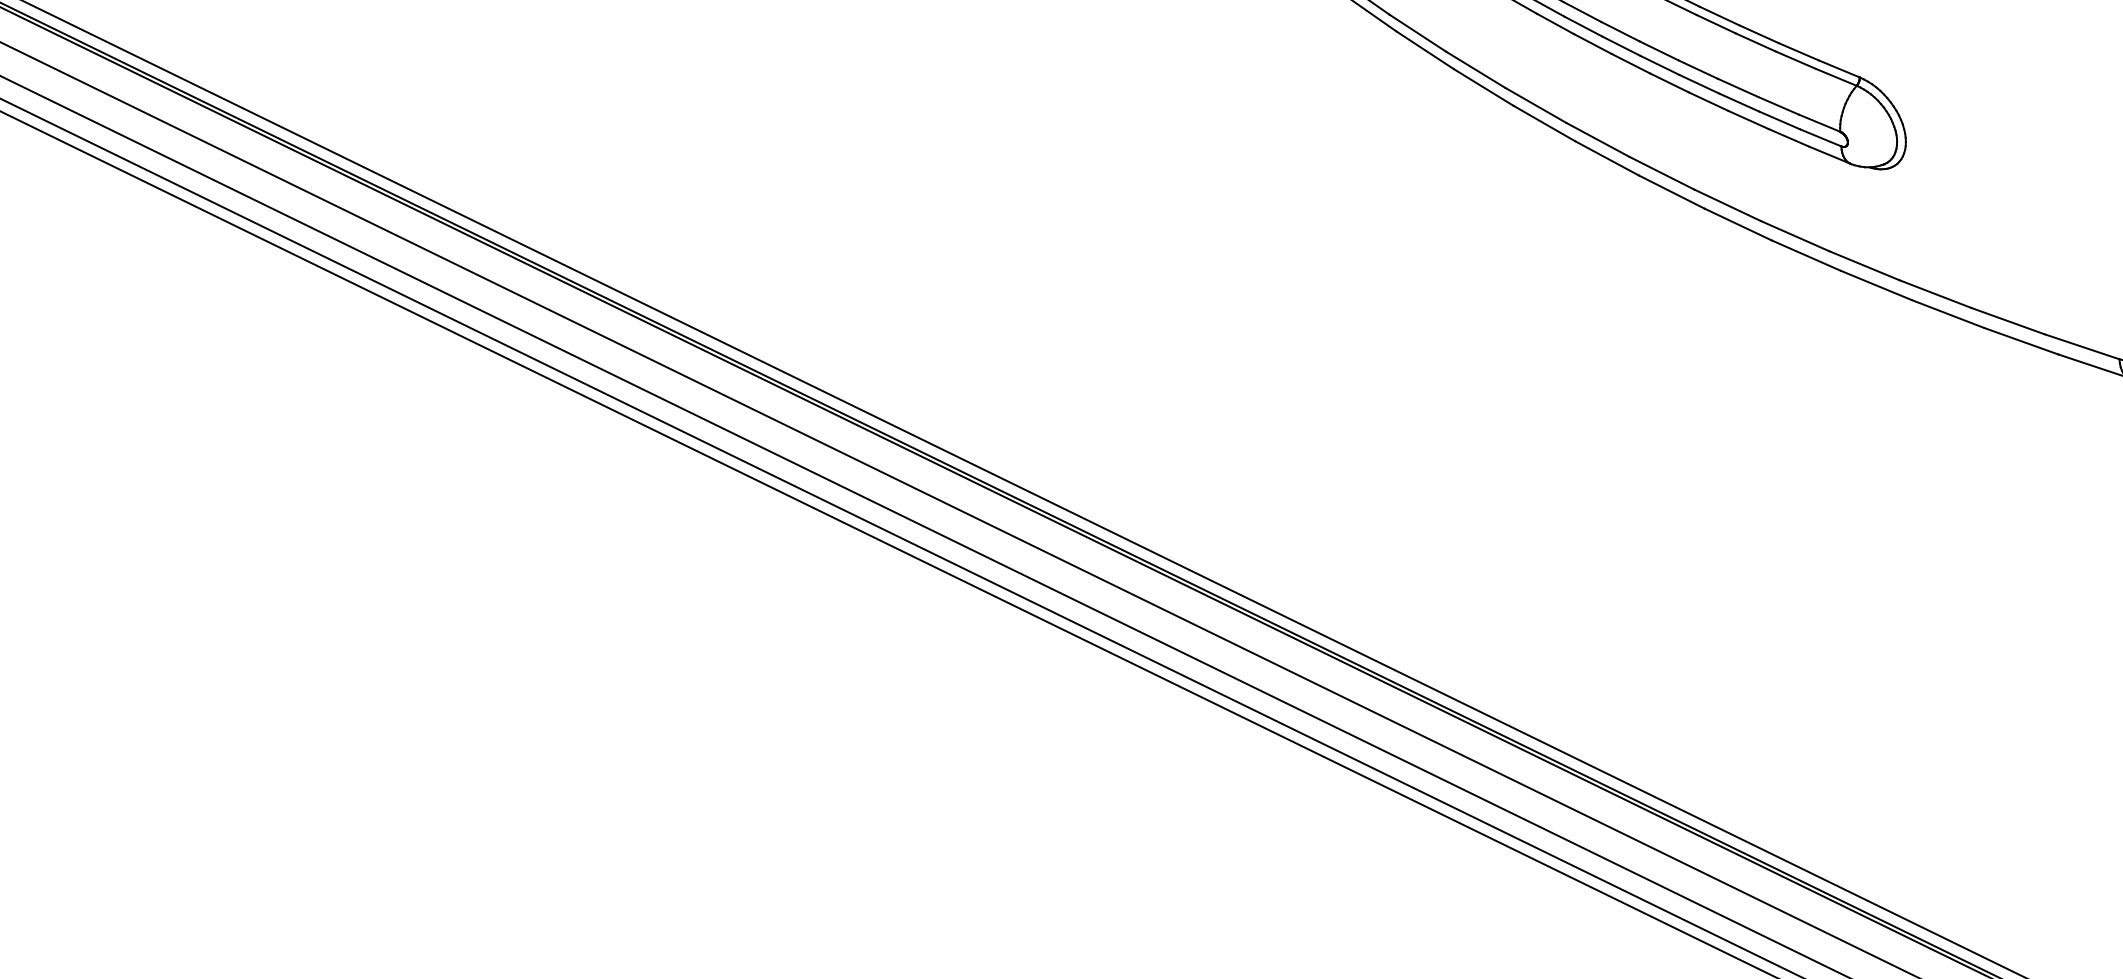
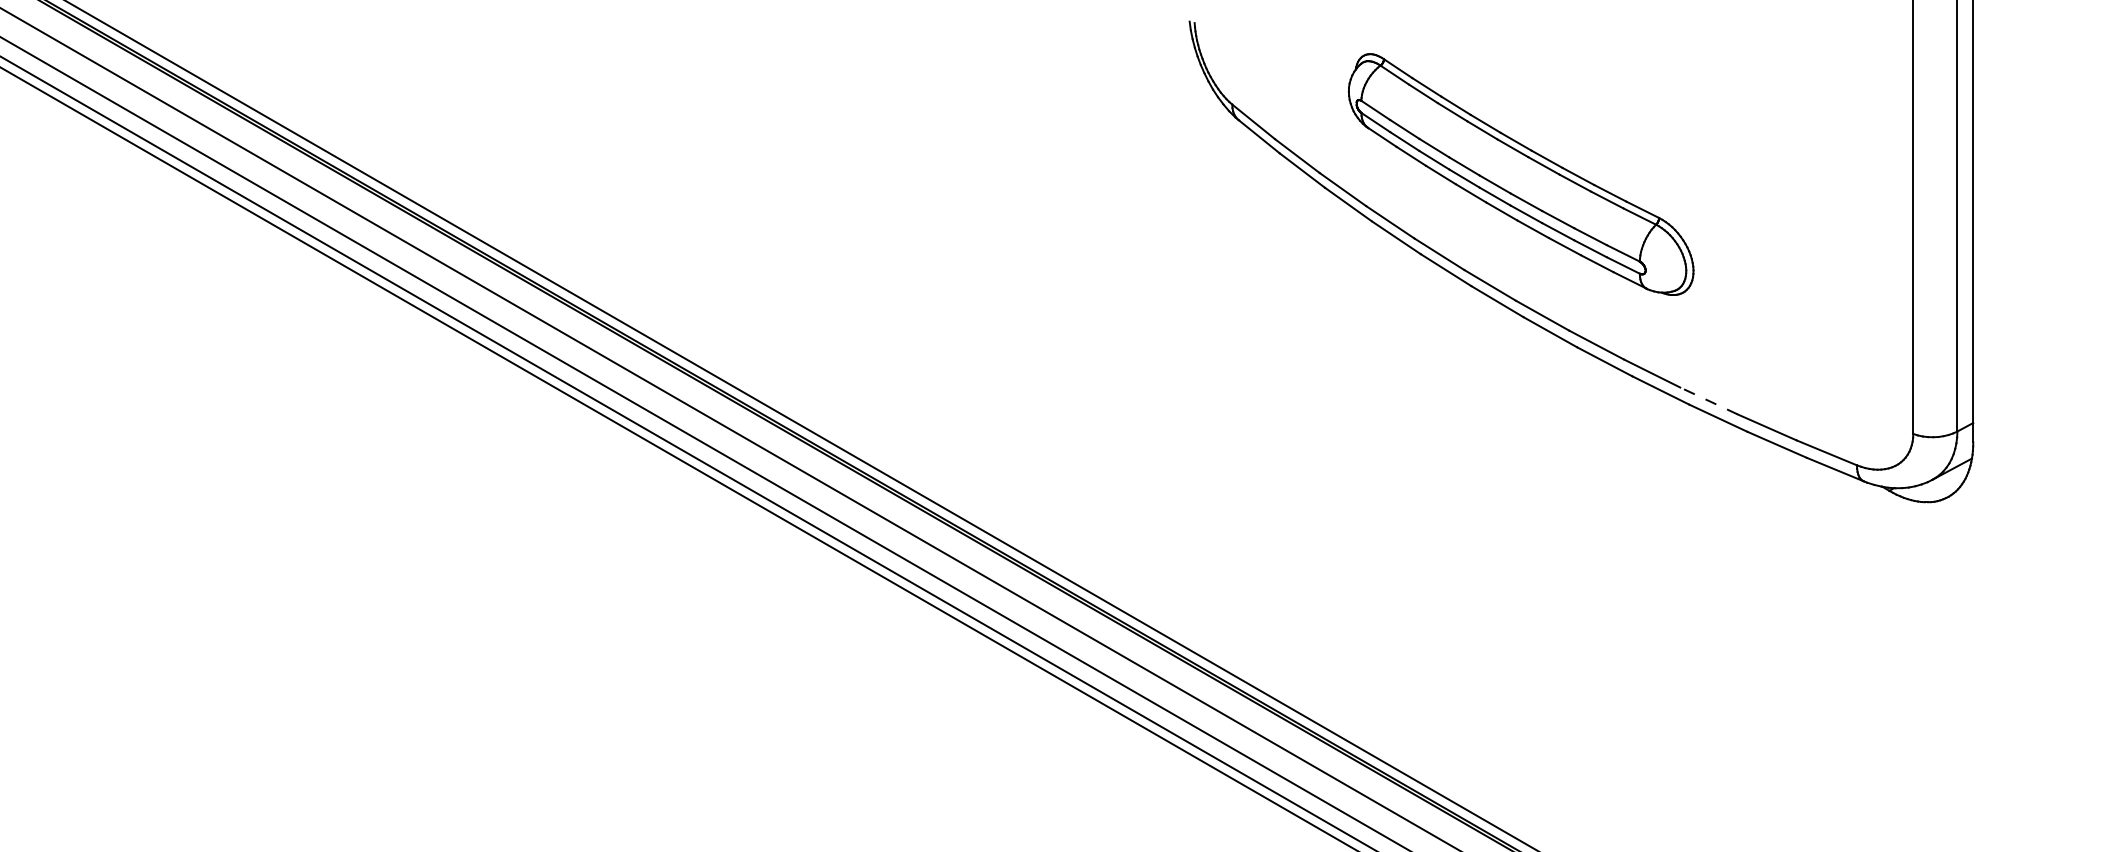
line: (1935, 293) -> (1709, 400), solid -> dashed

